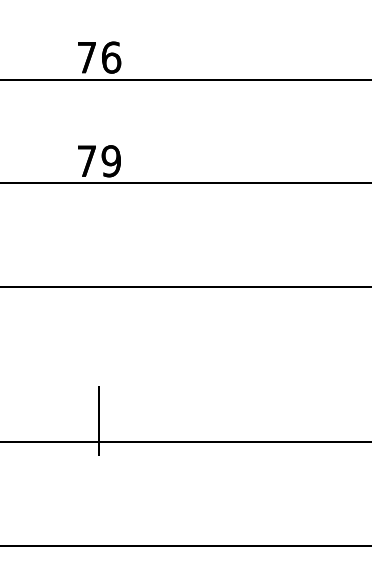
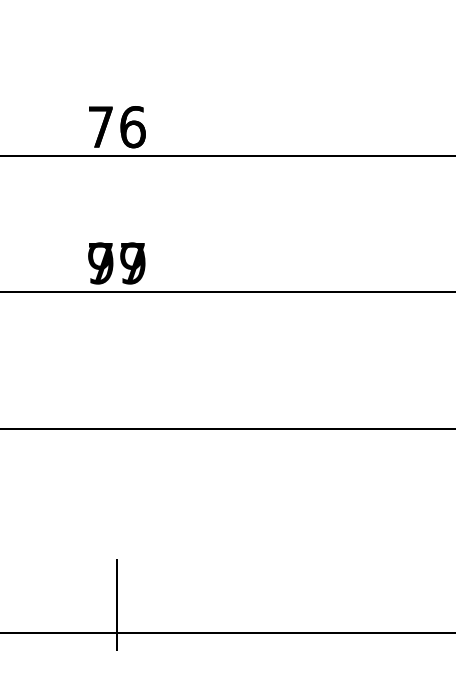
text: (98, 161) -> (115, 263), 79 -> 97

